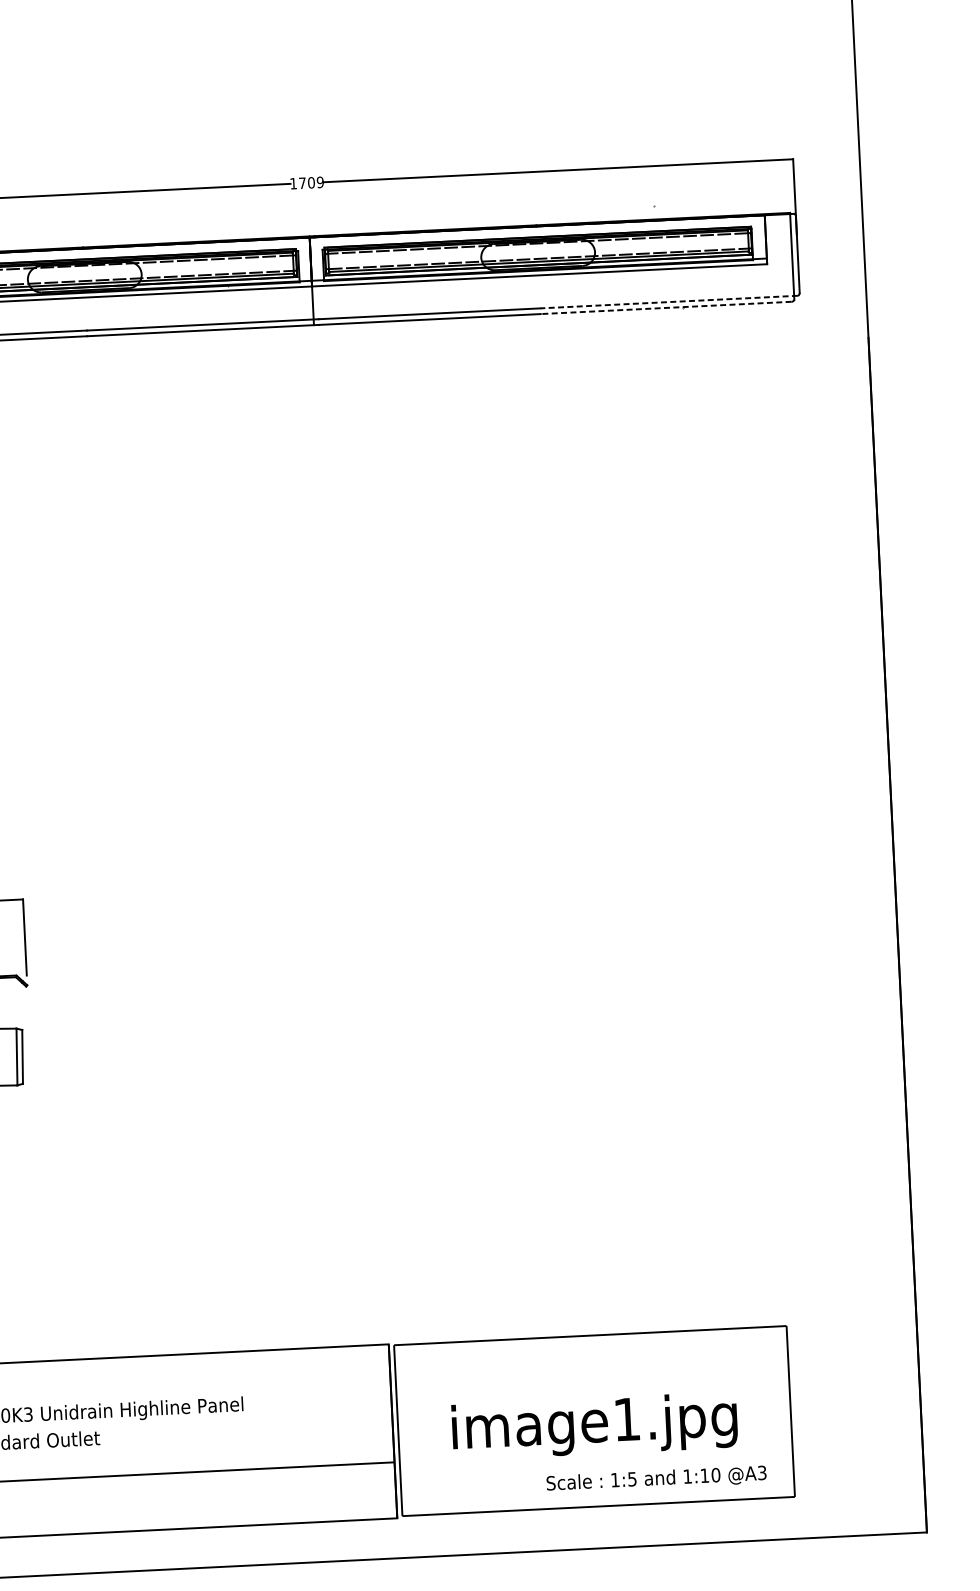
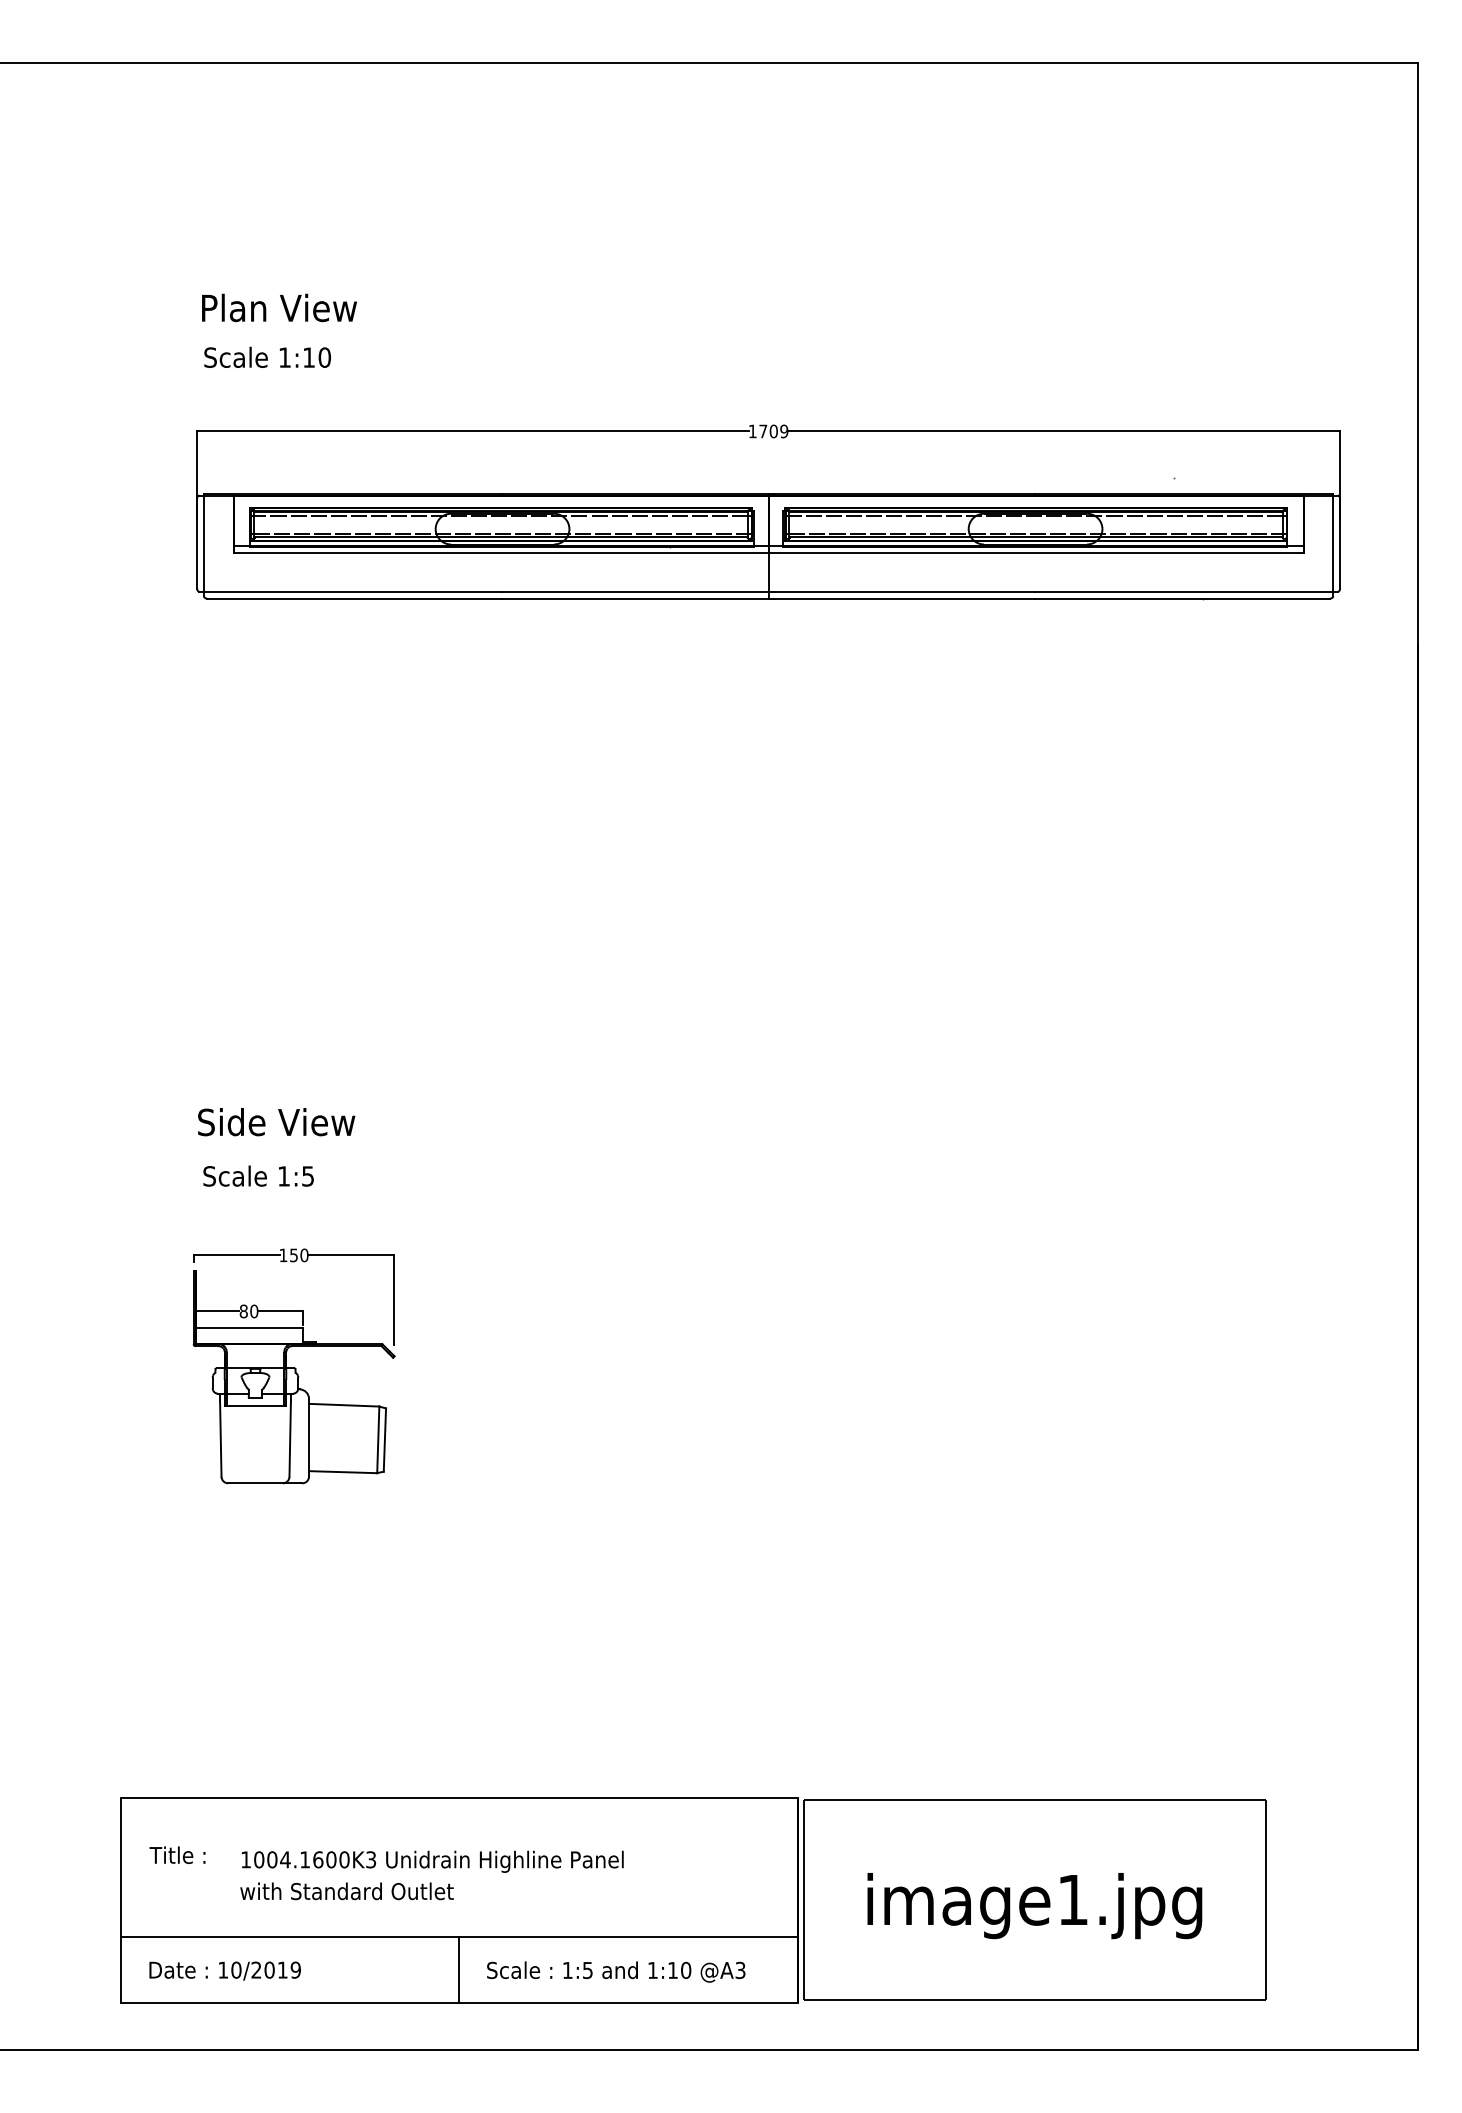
line: (669, 301) -> (1186, 591), dashed -> solid
line: (666, 307) -> (1182, 598), dashed -> solid
text: (656, 1479) -> (616, 1971), moved
line: (108, 1504) -> (459, 1969), added

